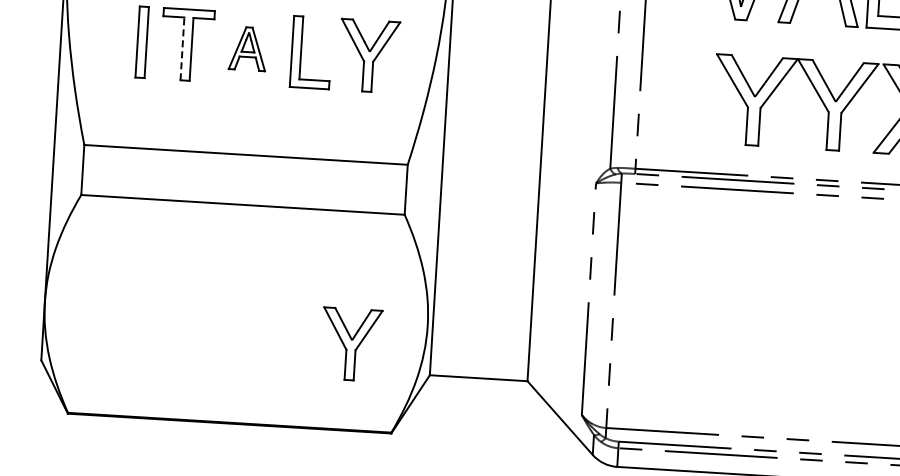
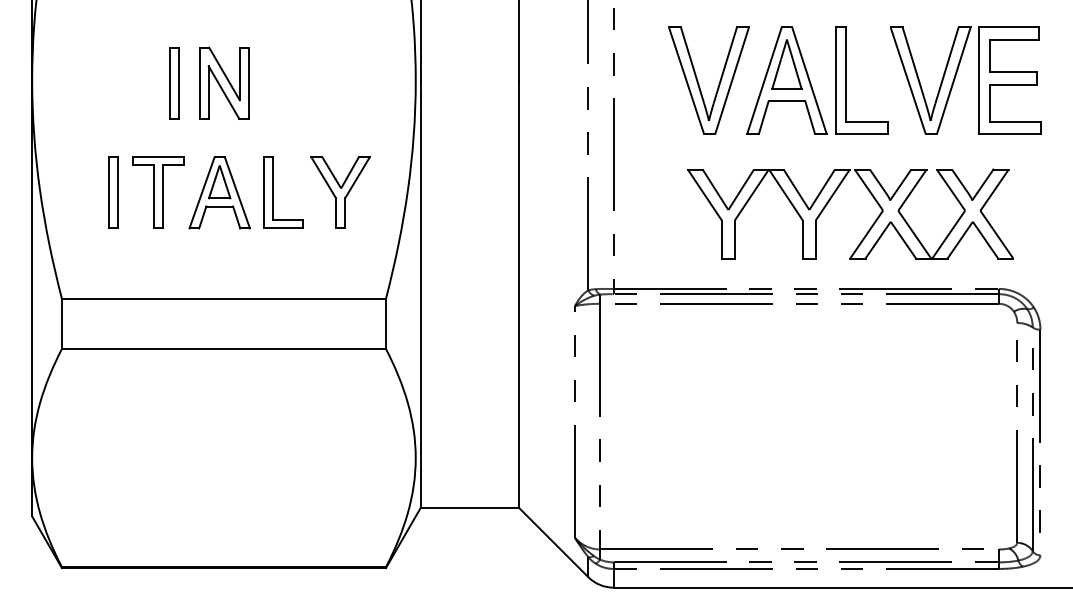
line: (182, 48) -> (154, 196), dashed -> solid
part: (248, 48) -> (219, 192), size x1.67
part: (351, 344) -> (340, 481), removed

